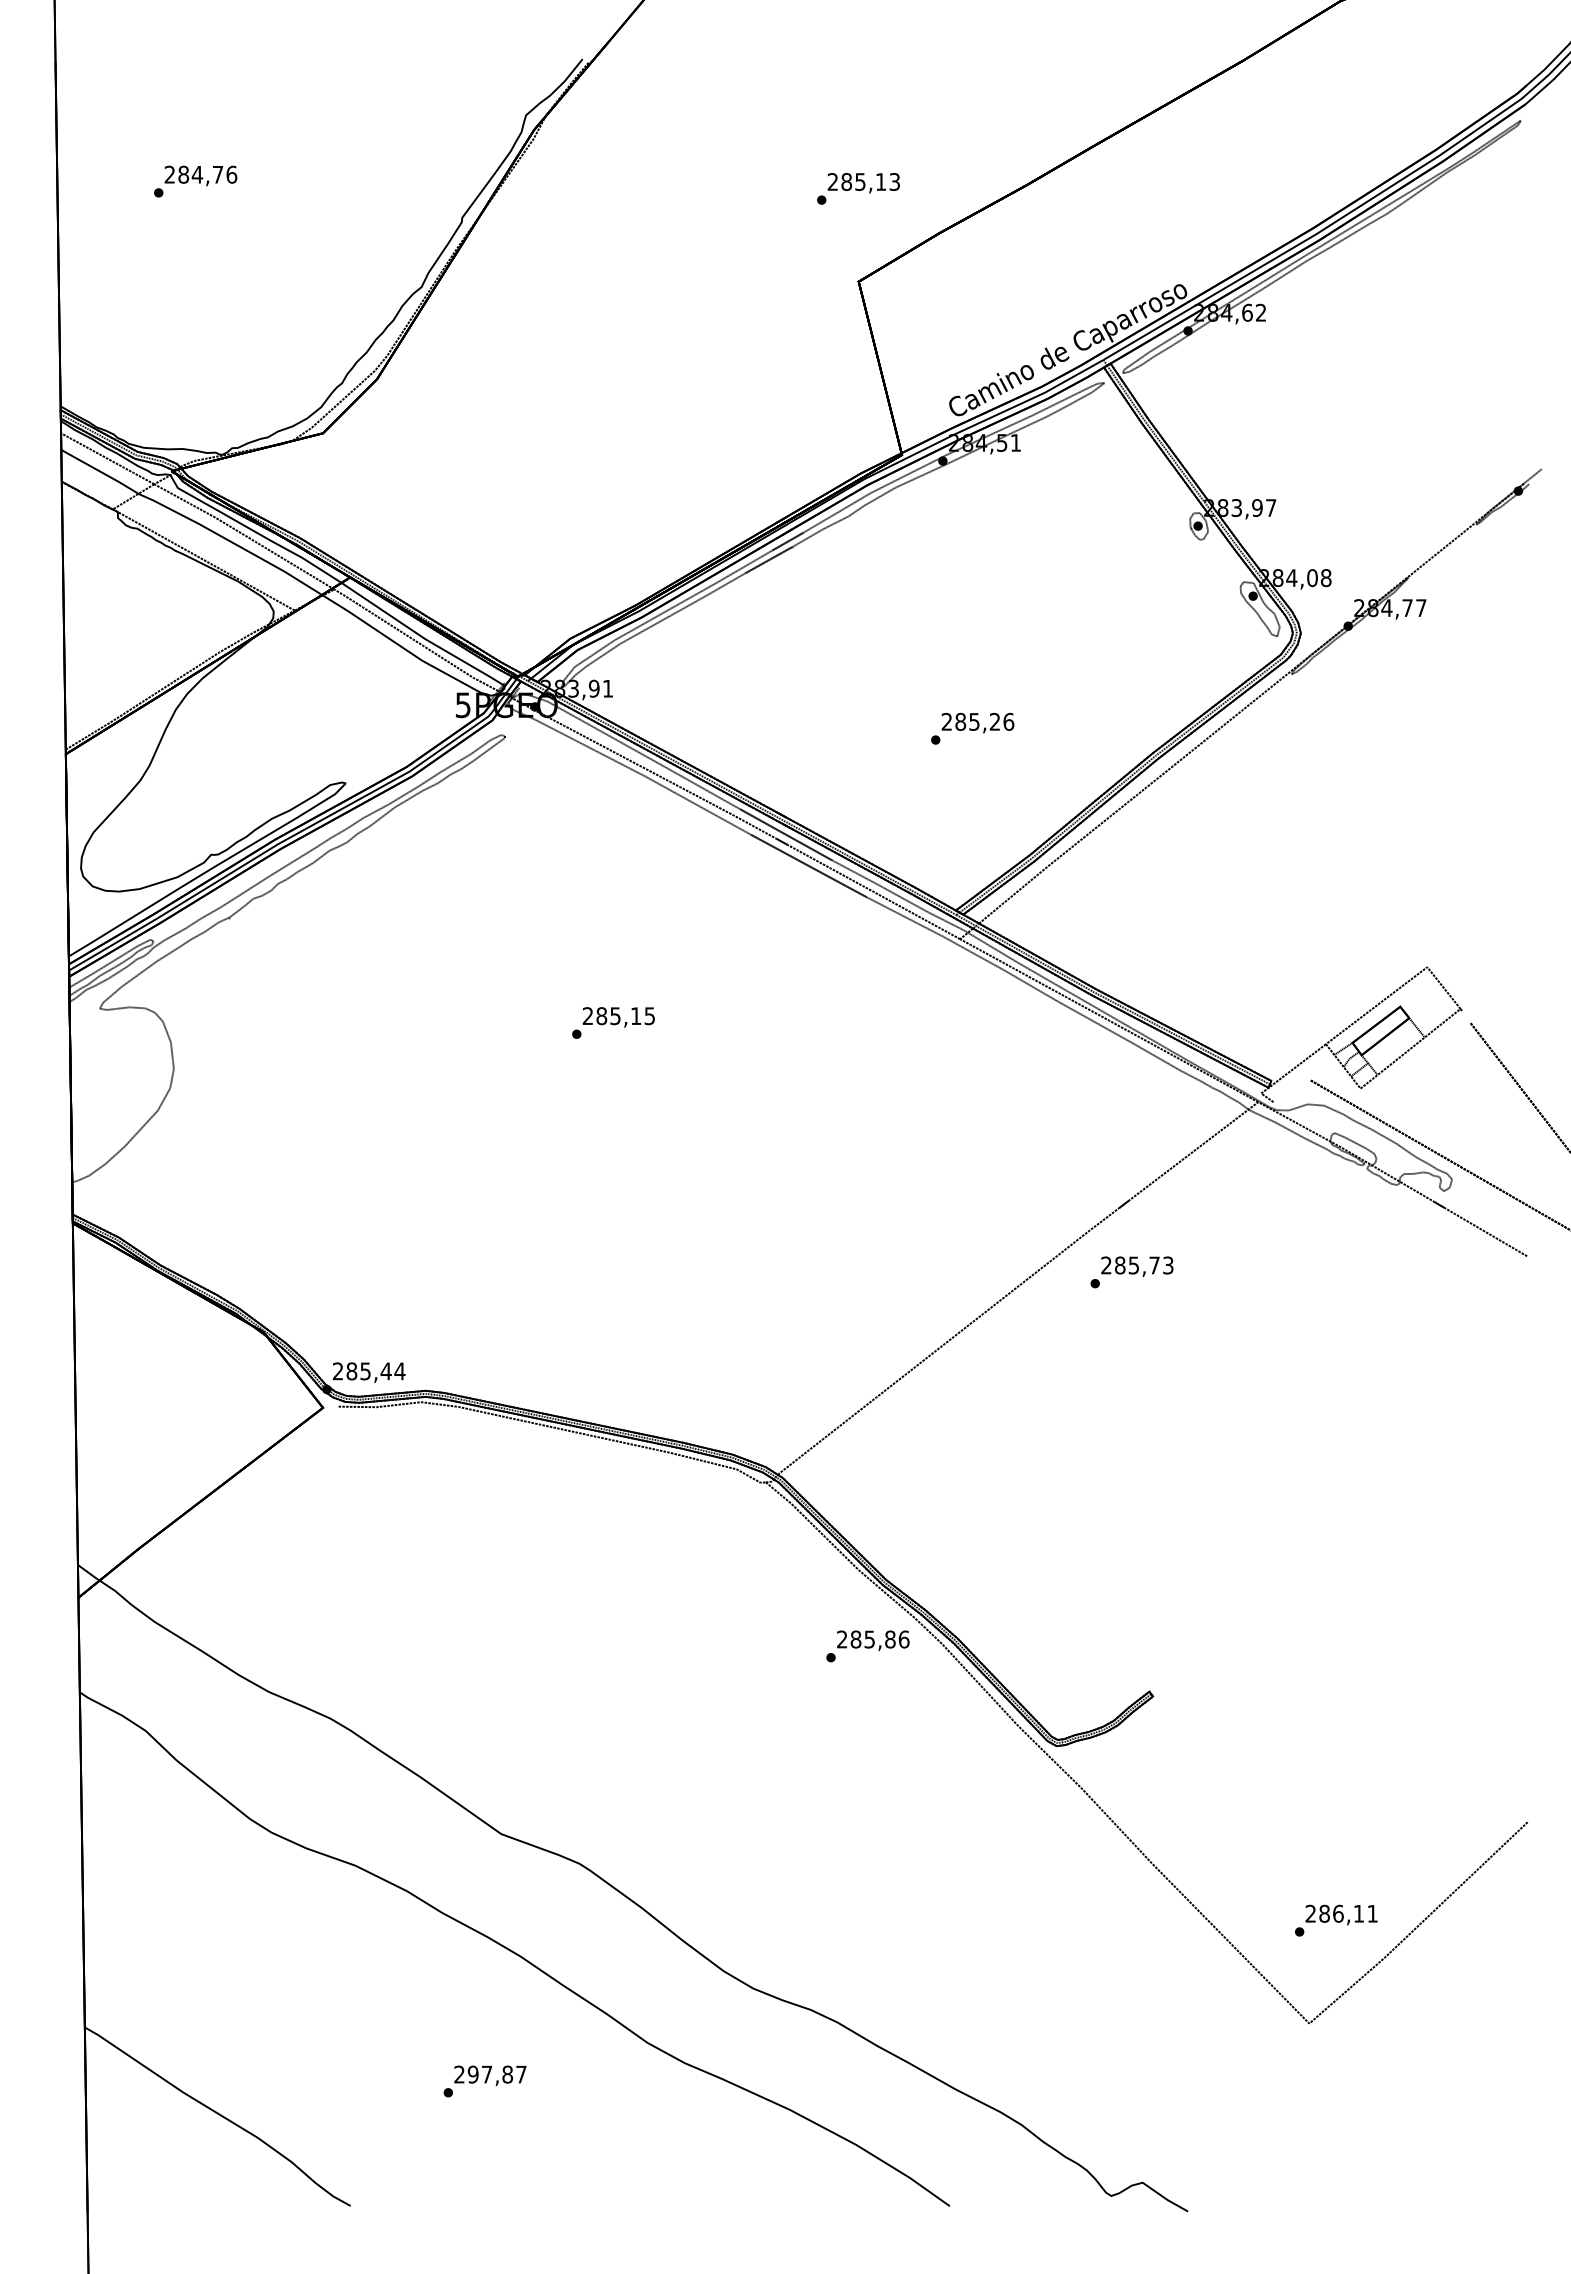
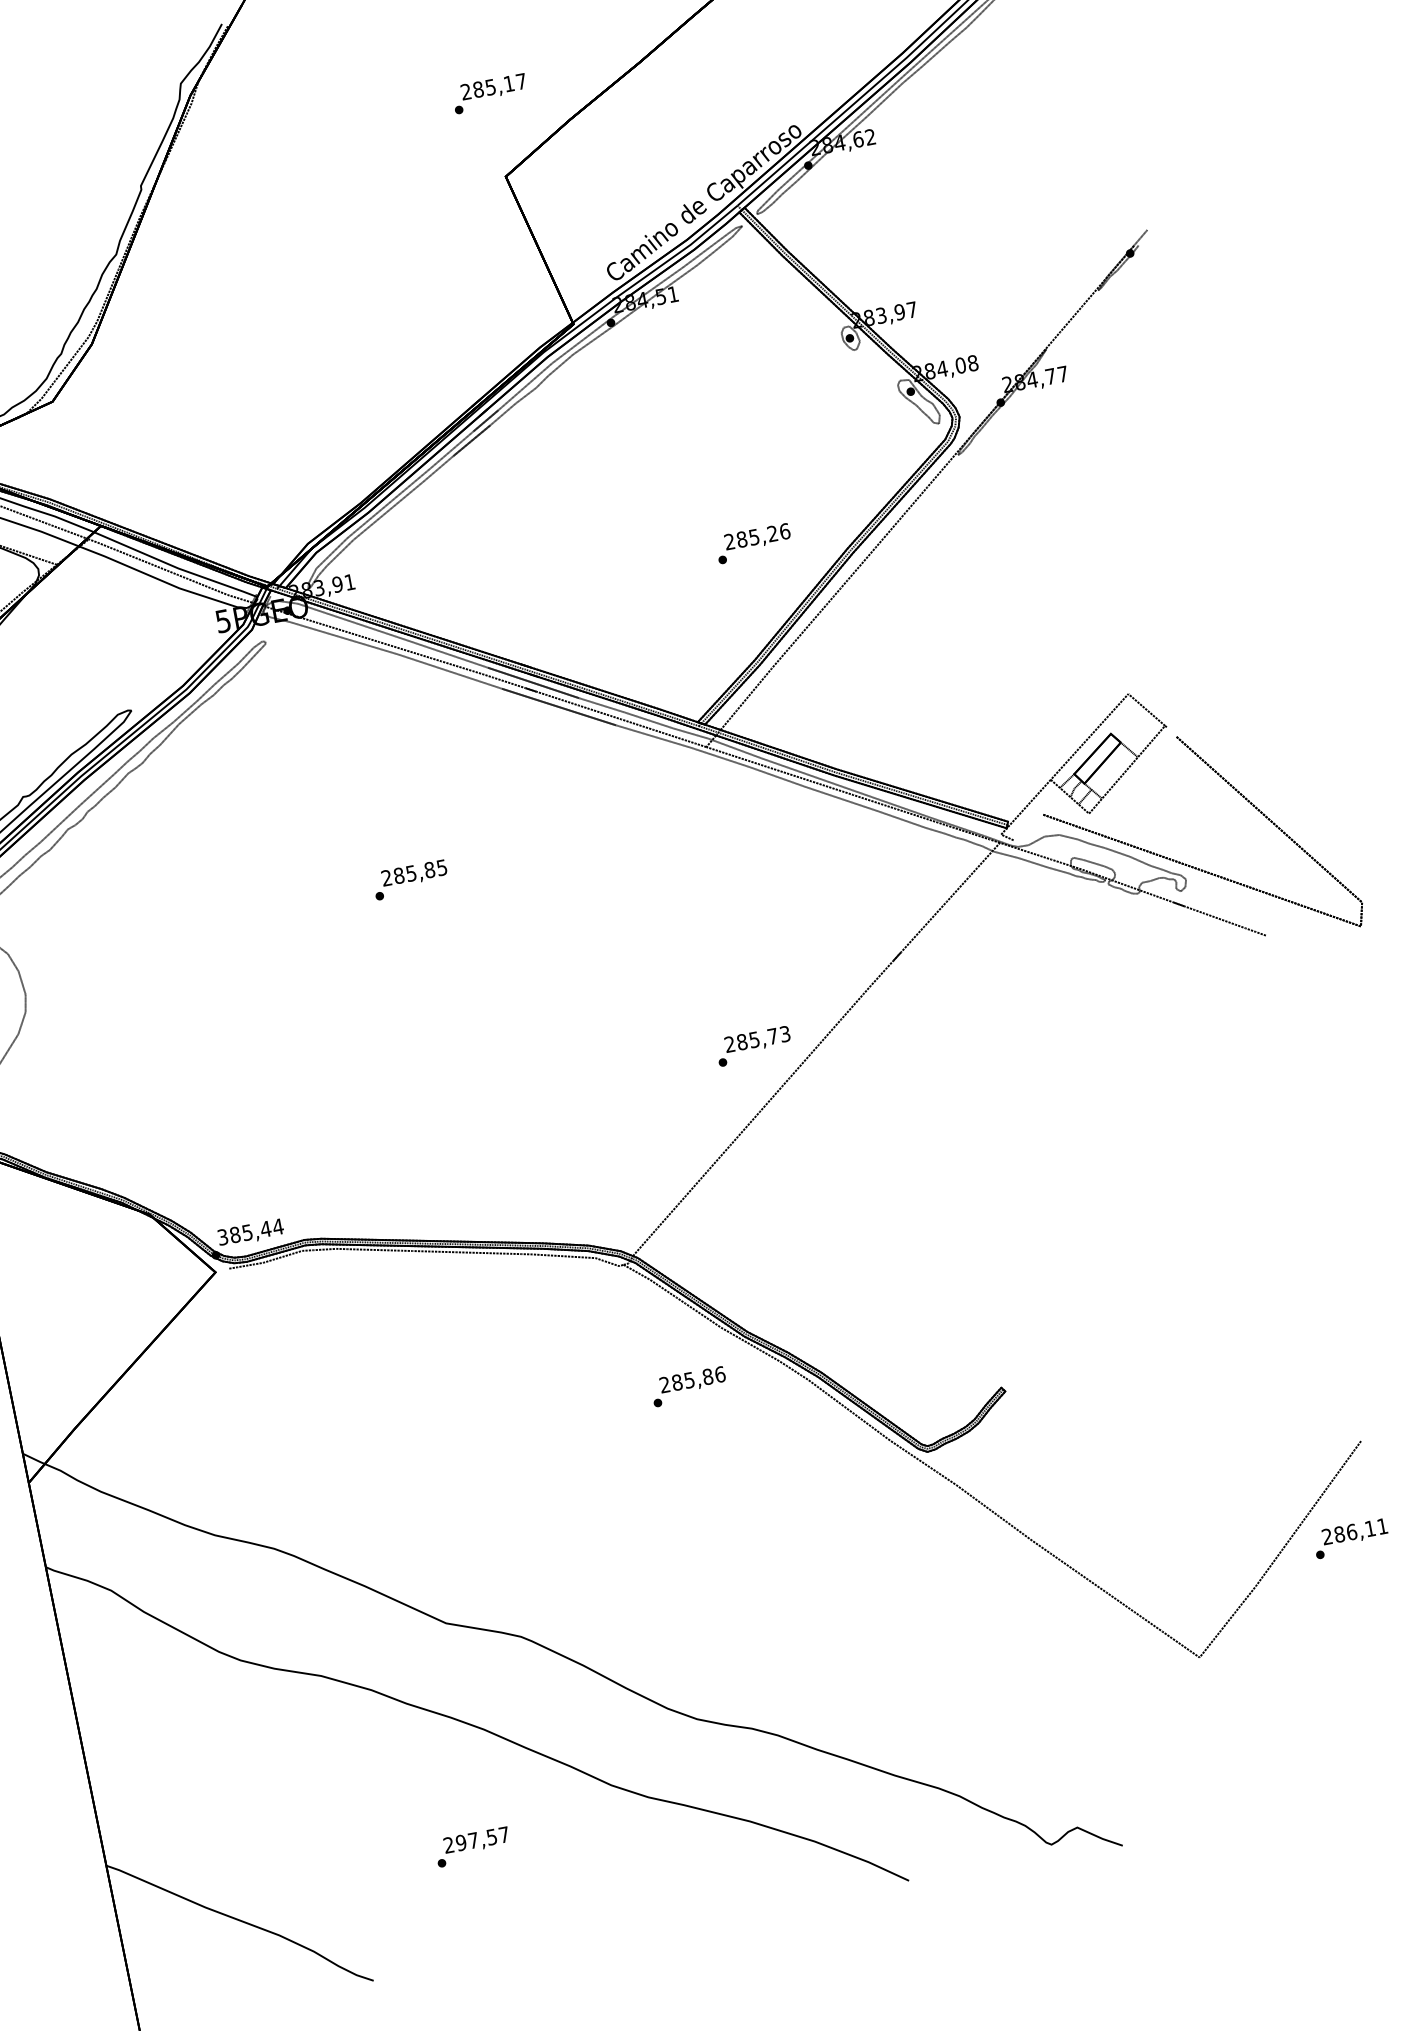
text: (894, 181) -> (521, 81), 285,13 -> 285,17
text: (972, 728) -> (753, 543), moved
text: (635, 1016) -> (429, 870), 285,15 -> 285,85
text: (1131, 1272) -> (753, 1046), moved
text: (338, 1371) -> (223, 1237), 285,44 -> 385,44
text: (867, 1646) -> (688, 1386), moved
text: (1336, 1920) -> (1351, 1538), moved
text: (507, 2074) -> (491, 1837), 297,87 -> 297,57

